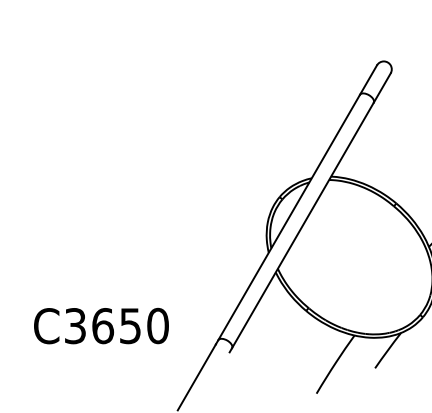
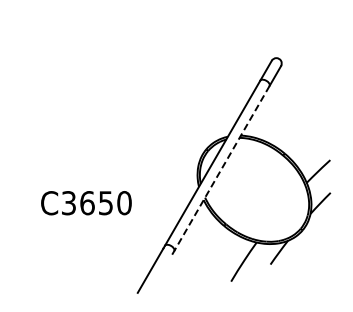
line: (302, 225) -> (221, 168), solid -> dashed
text: (101, 326) -> (86, 203), moved

